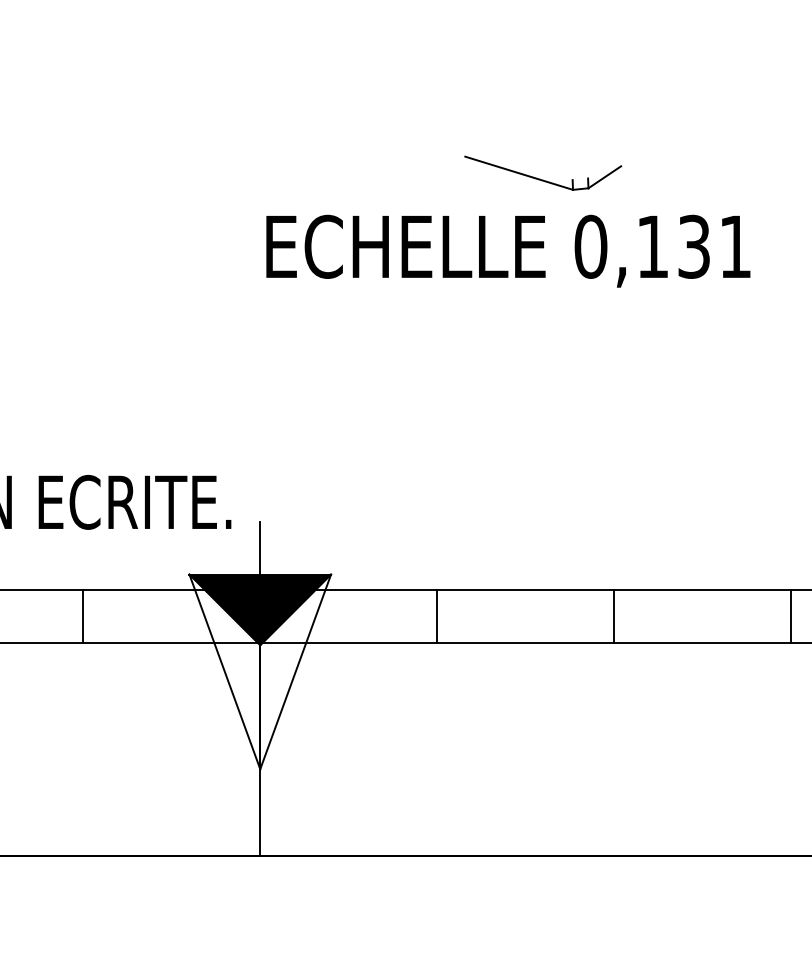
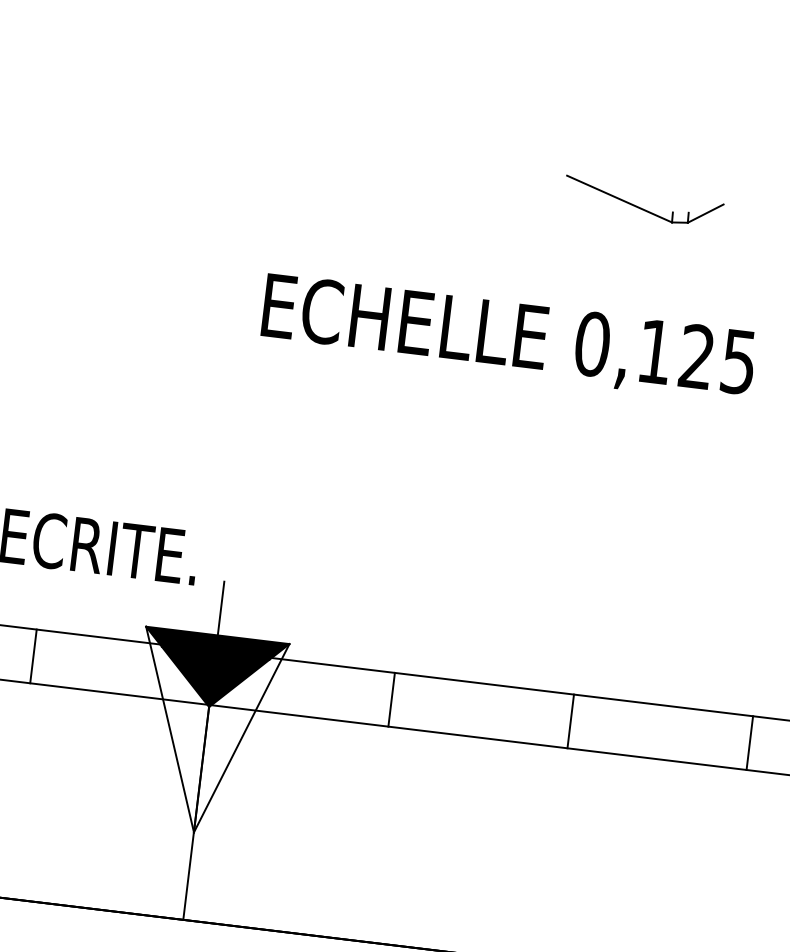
part: (540, 178) -> (640, 206), moved
text: (714, 246) -> (717, 359), 0,131 -> 0,125

